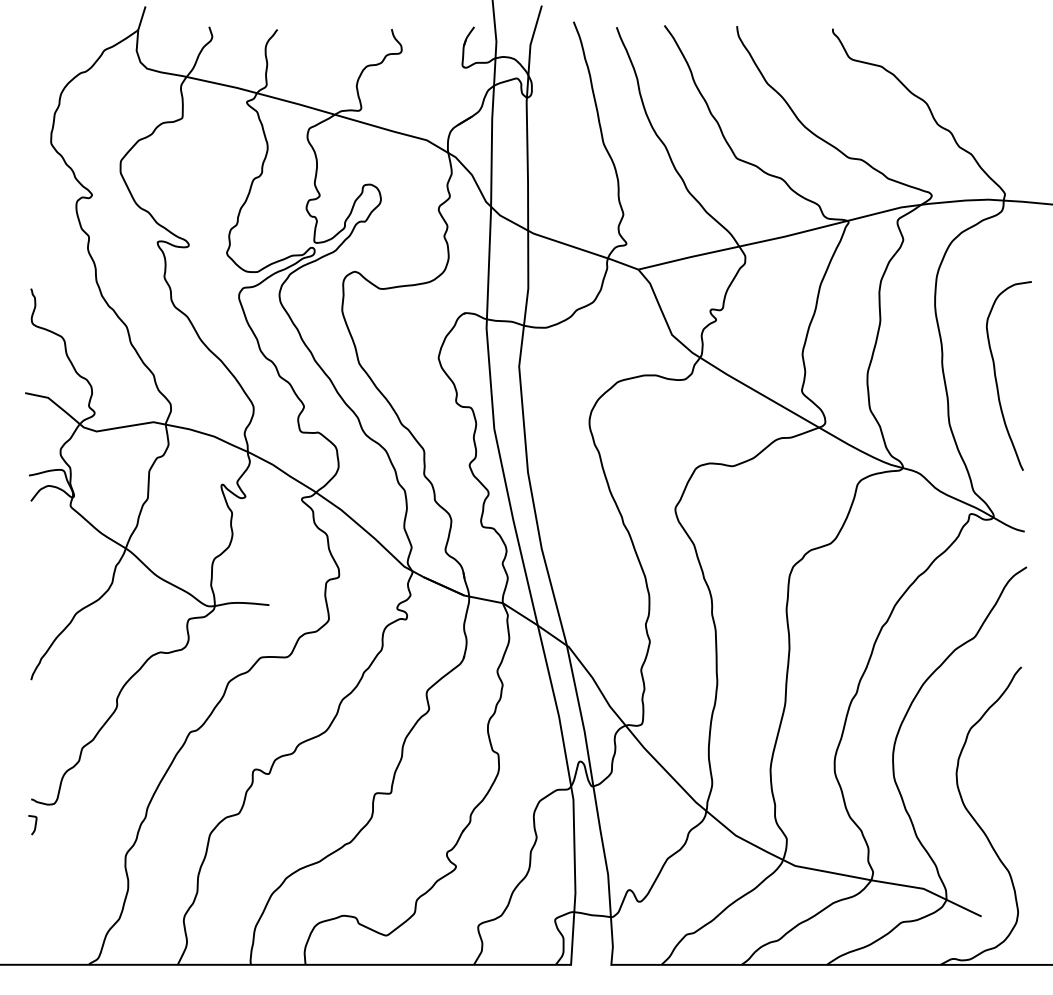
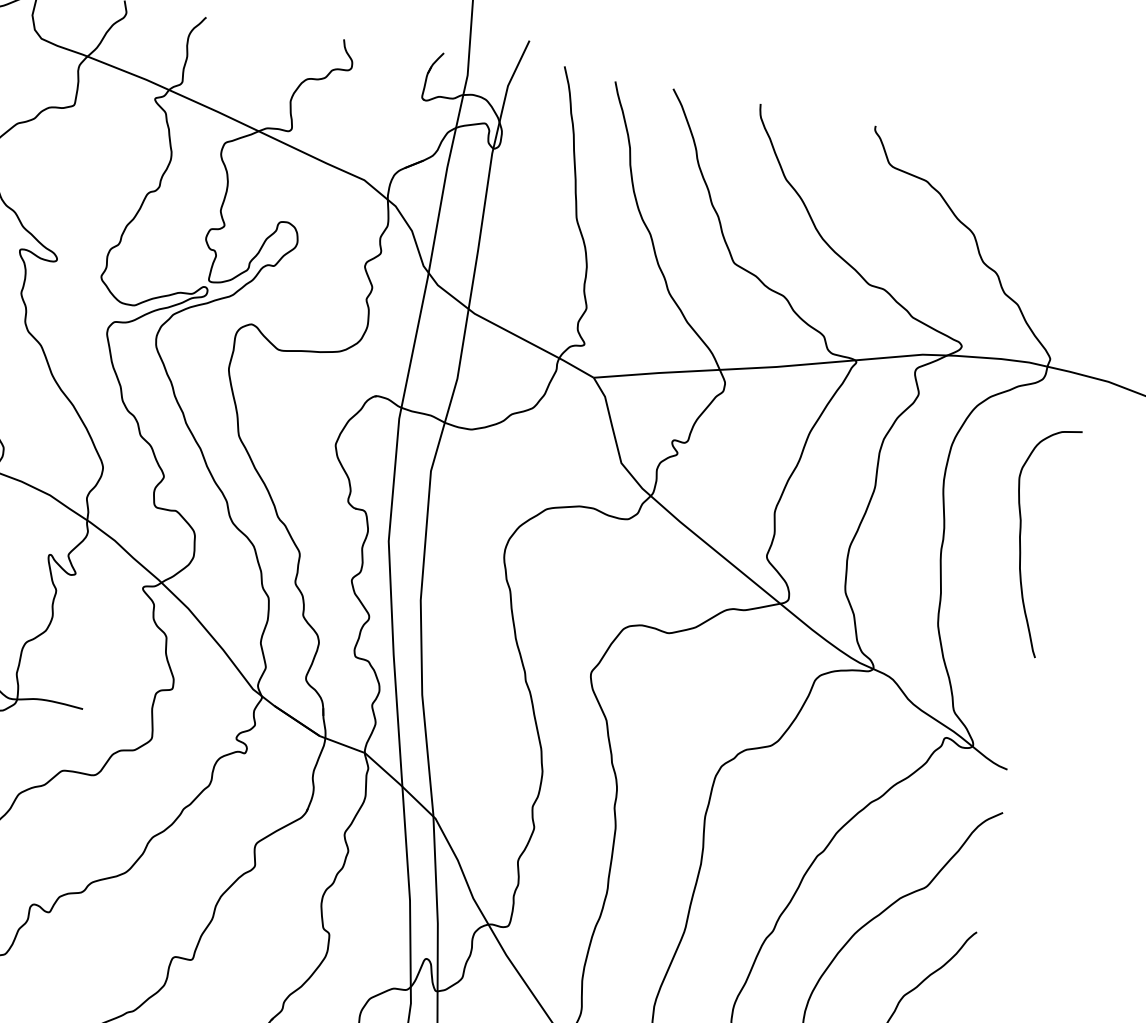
curve: (996, 375) -> (1021, 537), moved

